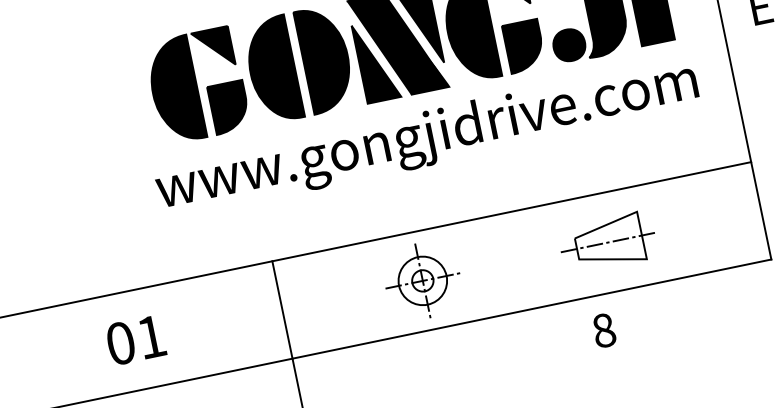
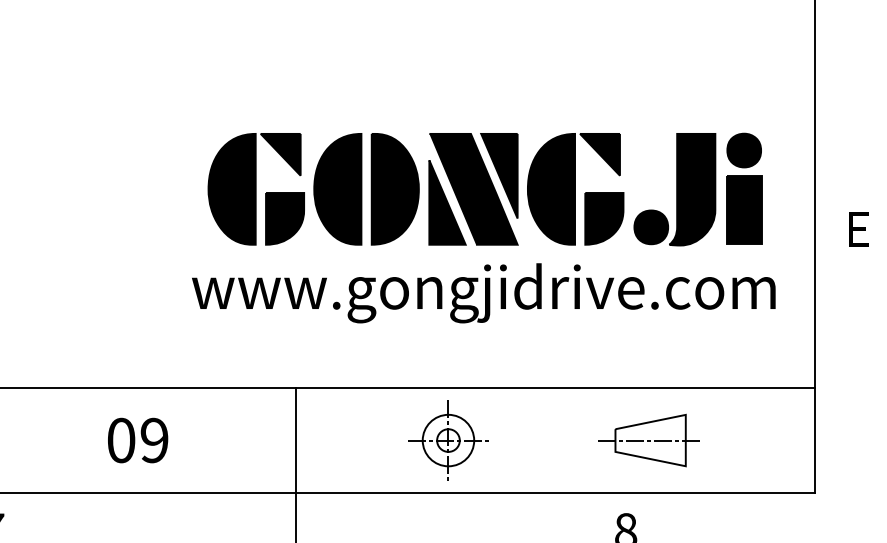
text: (151, 337) -> (154, 440), 01 -> 09

